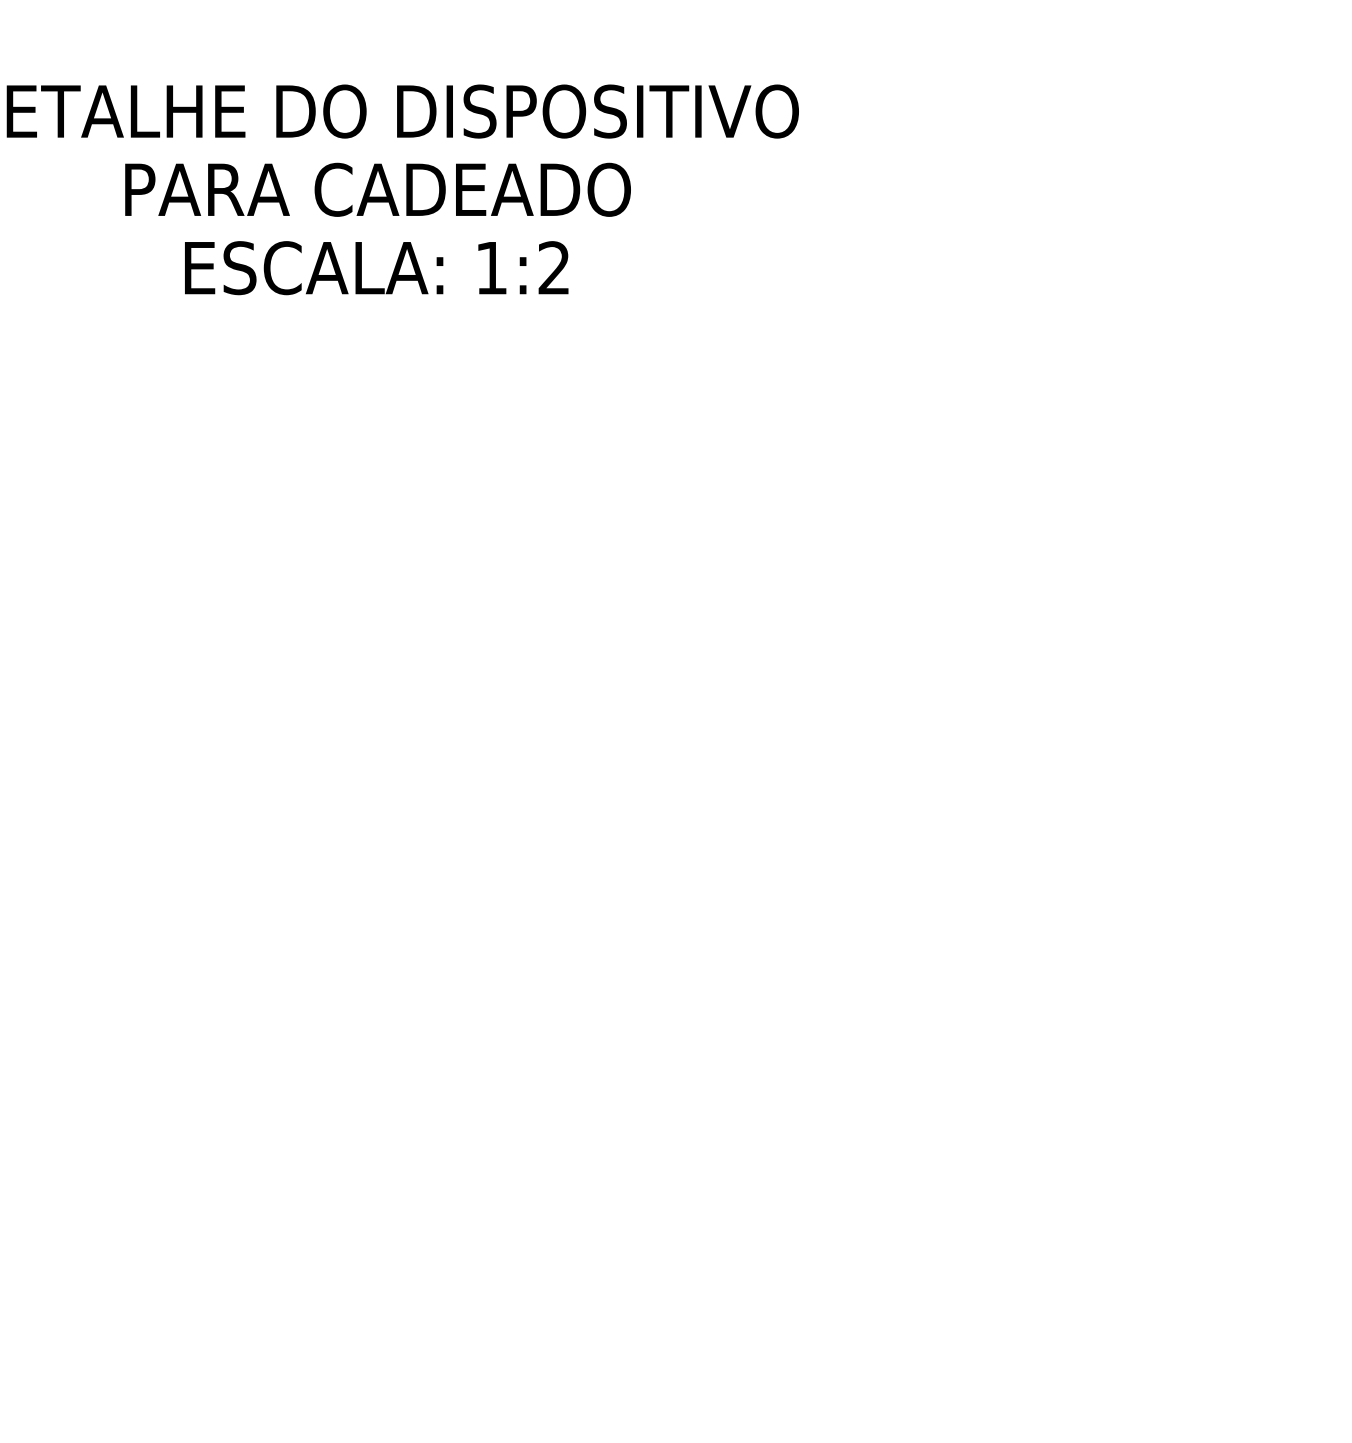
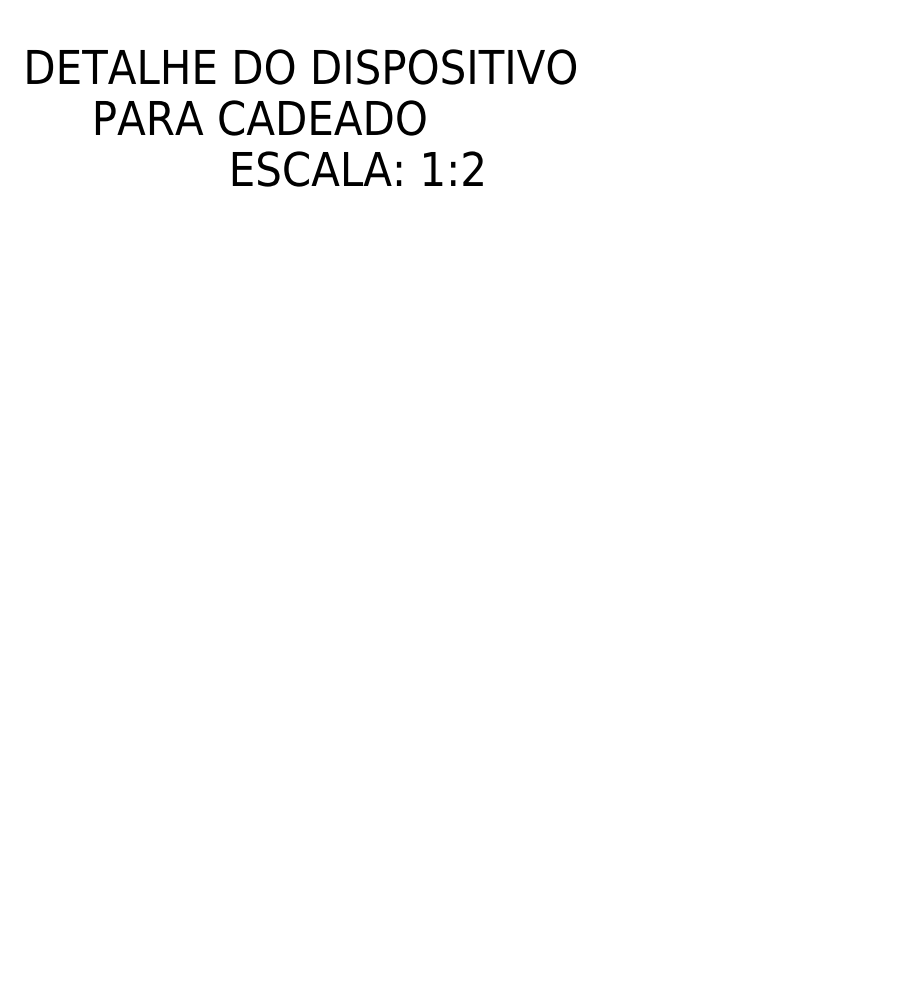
text: (377, 189) -> (260, 117), moved
text: (376, 267) -> (357, 168), moved

